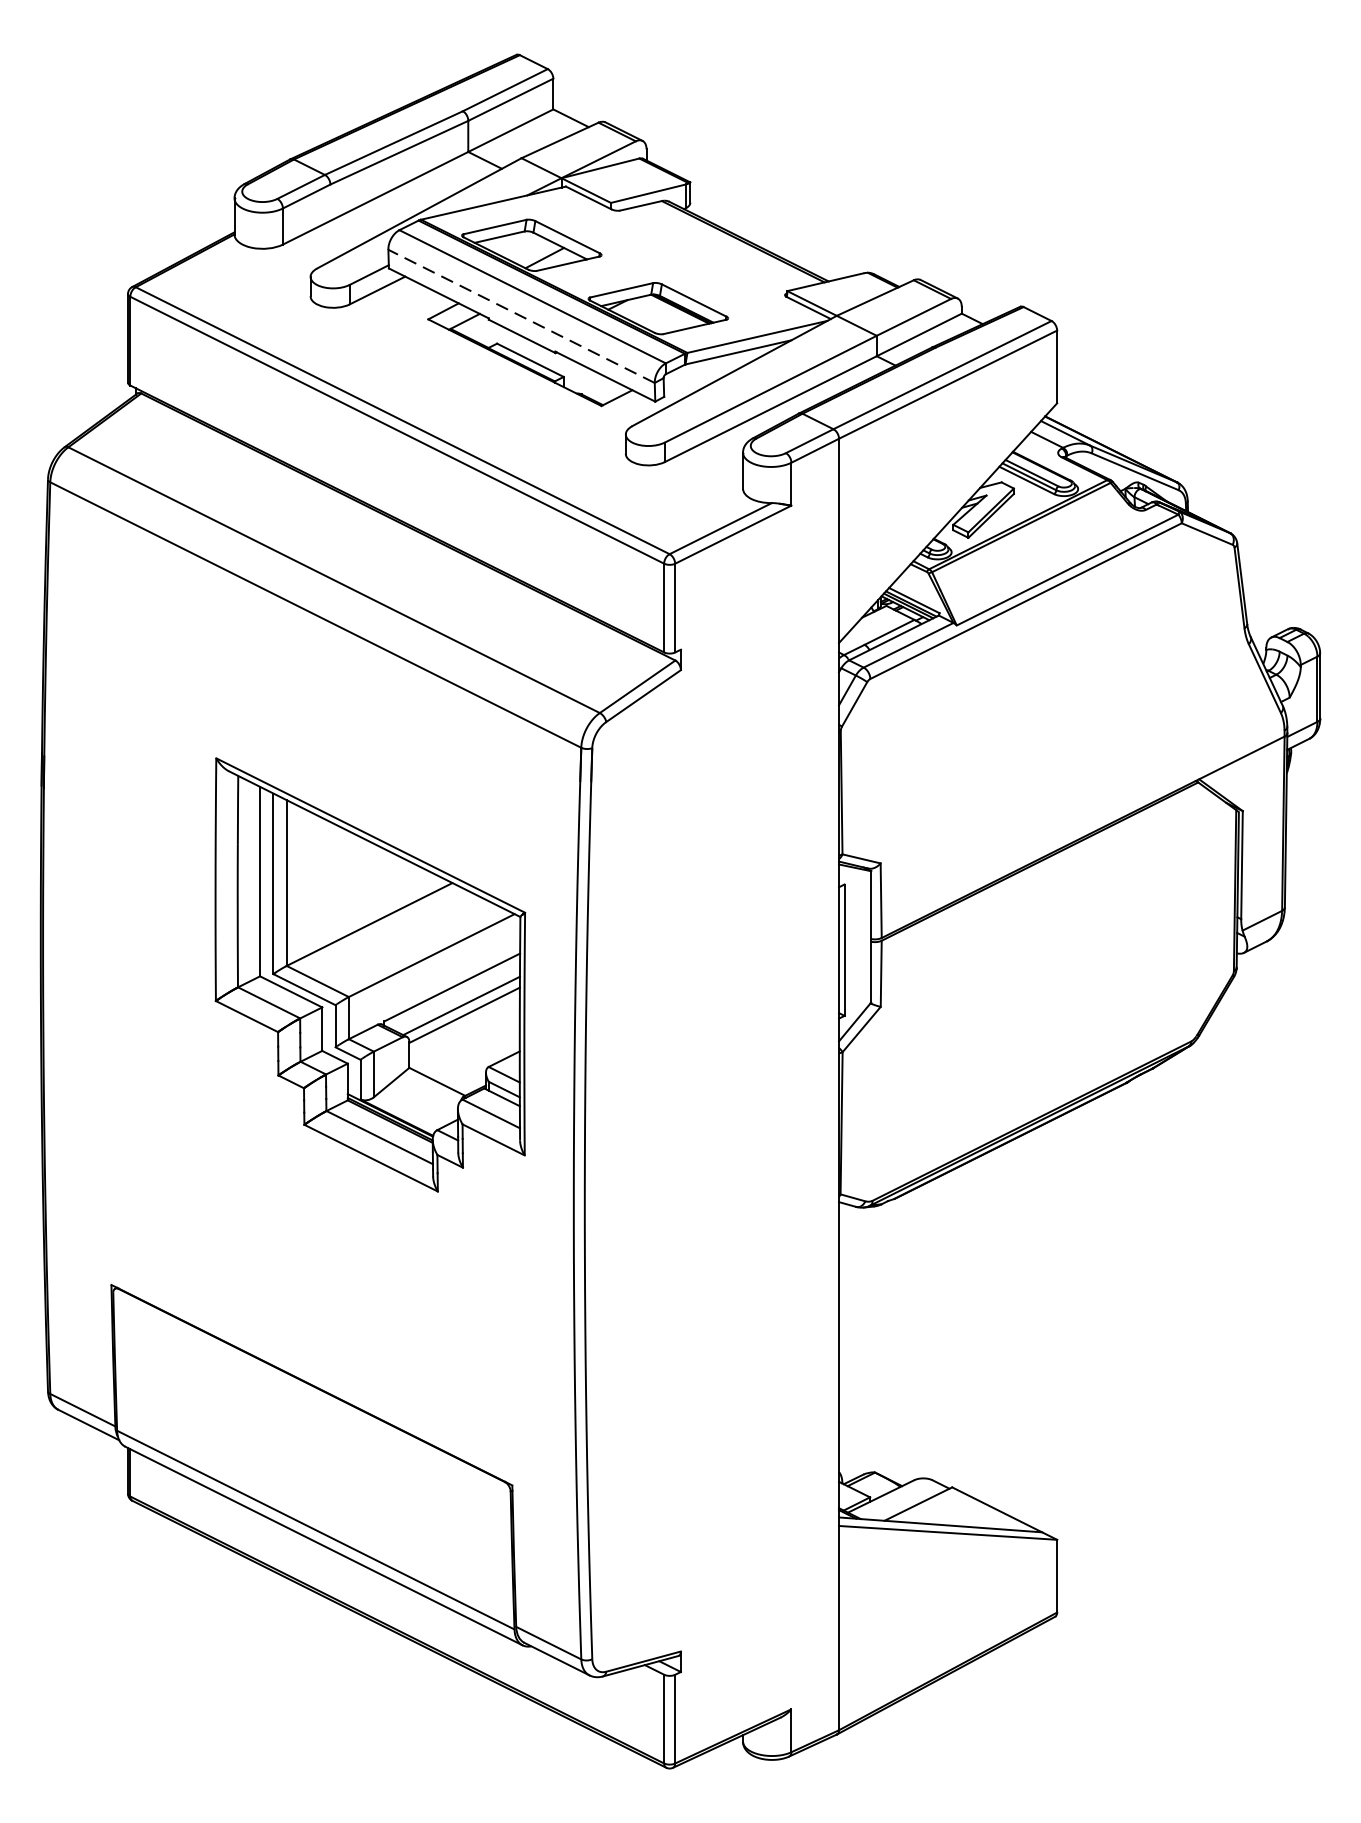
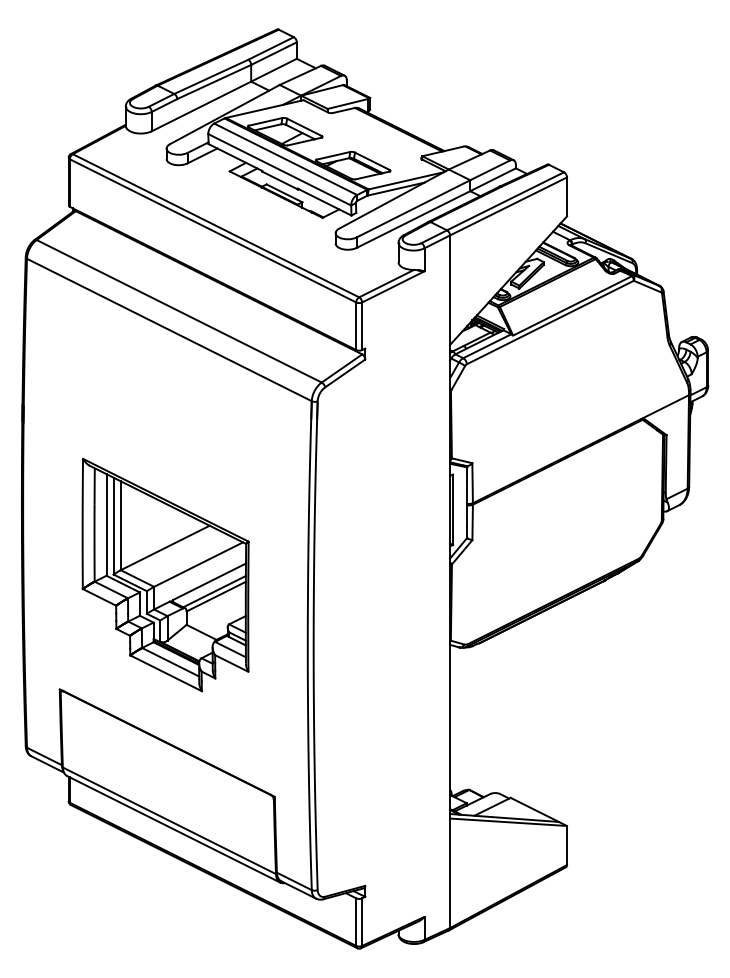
line: (521, 315) -> (279, 169), dashed -> solid
part: (370, 973) -> (165, 574), moved

